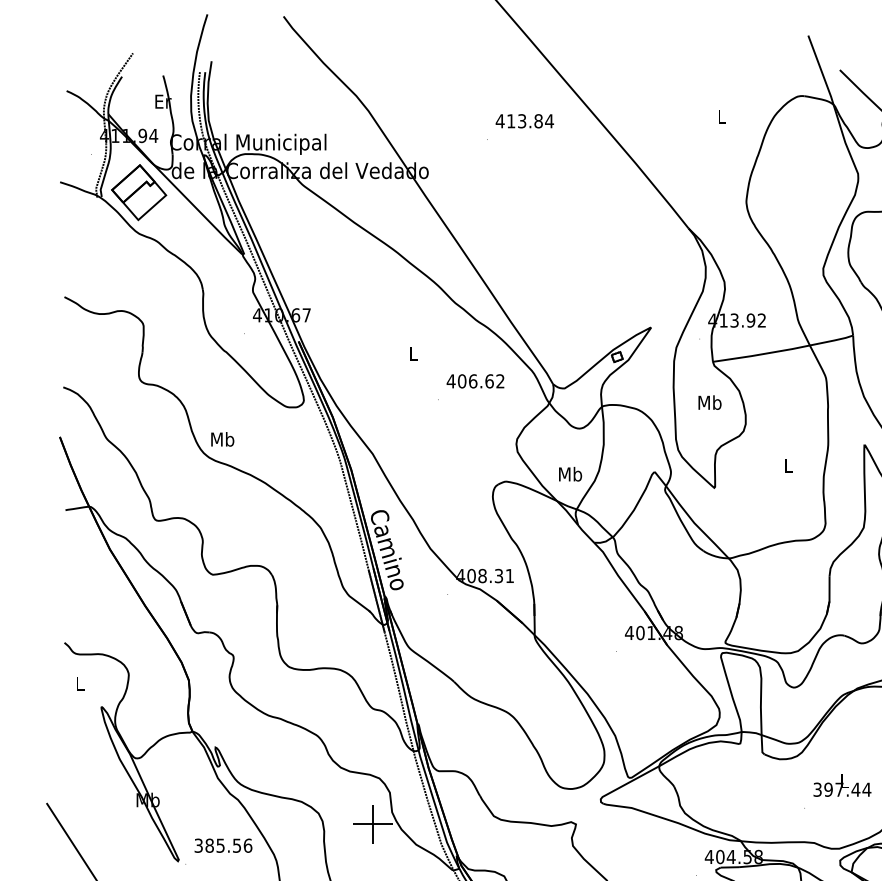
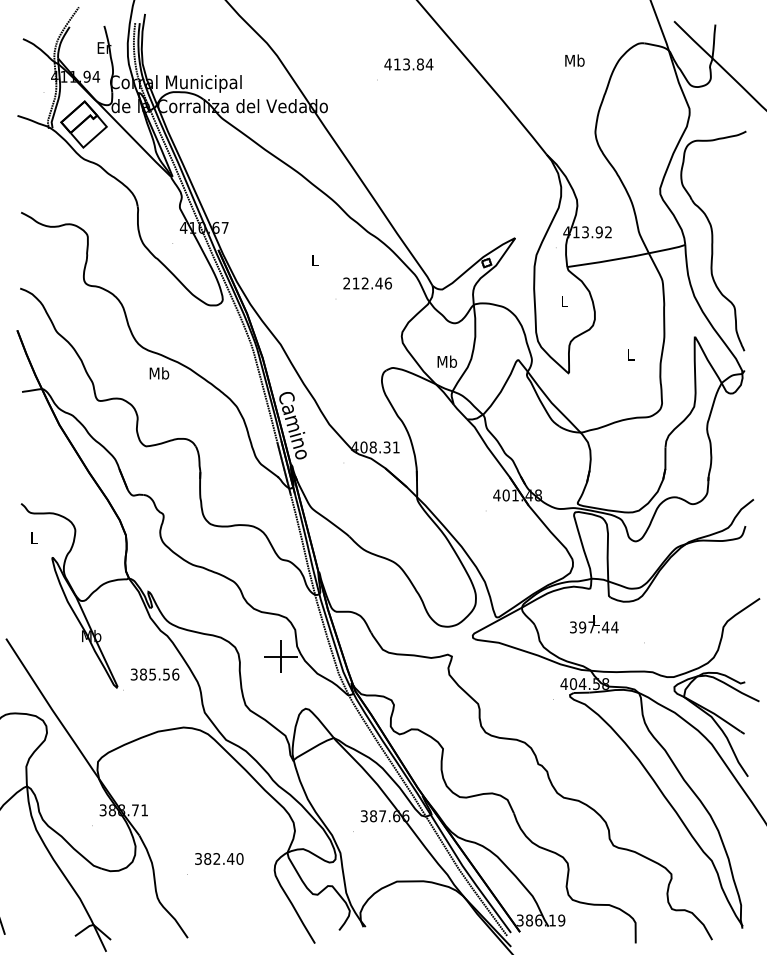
text: (721, 116) -> (574, 60), L -> Mb
text: (475, 381) -> (367, 283), 406.62 -> 212.46
text: (709, 402) -> (564, 301), Mb -> L
text: (222, 439) -> (159, 373), moved
text: (842, 786) -> (594, 624), moved

